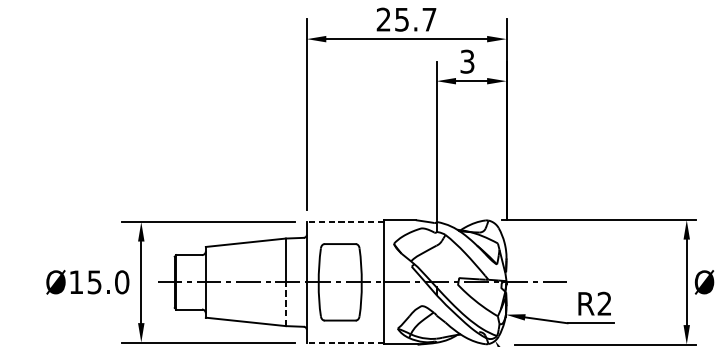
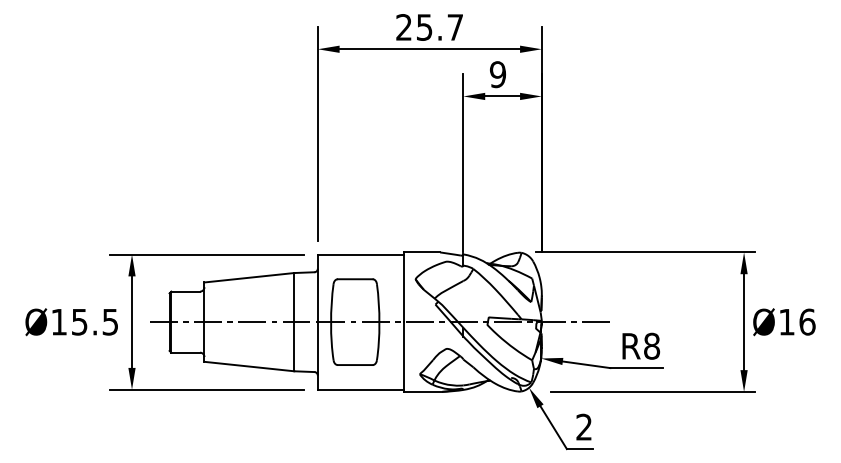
text: (467, 61) -> (498, 74), 3 -> 9
line: (344, 222) -> (360, 254), dashed -> solid
text: (122, 281) -> (110, 321), Ø15.0 -> Ø15.5
text: (605, 303) -> (652, 345), R2 -> R8
line: (286, 304) -> (294, 346), dashed -> solid
line: (344, 342) -> (360, 389), dashed -> solid

